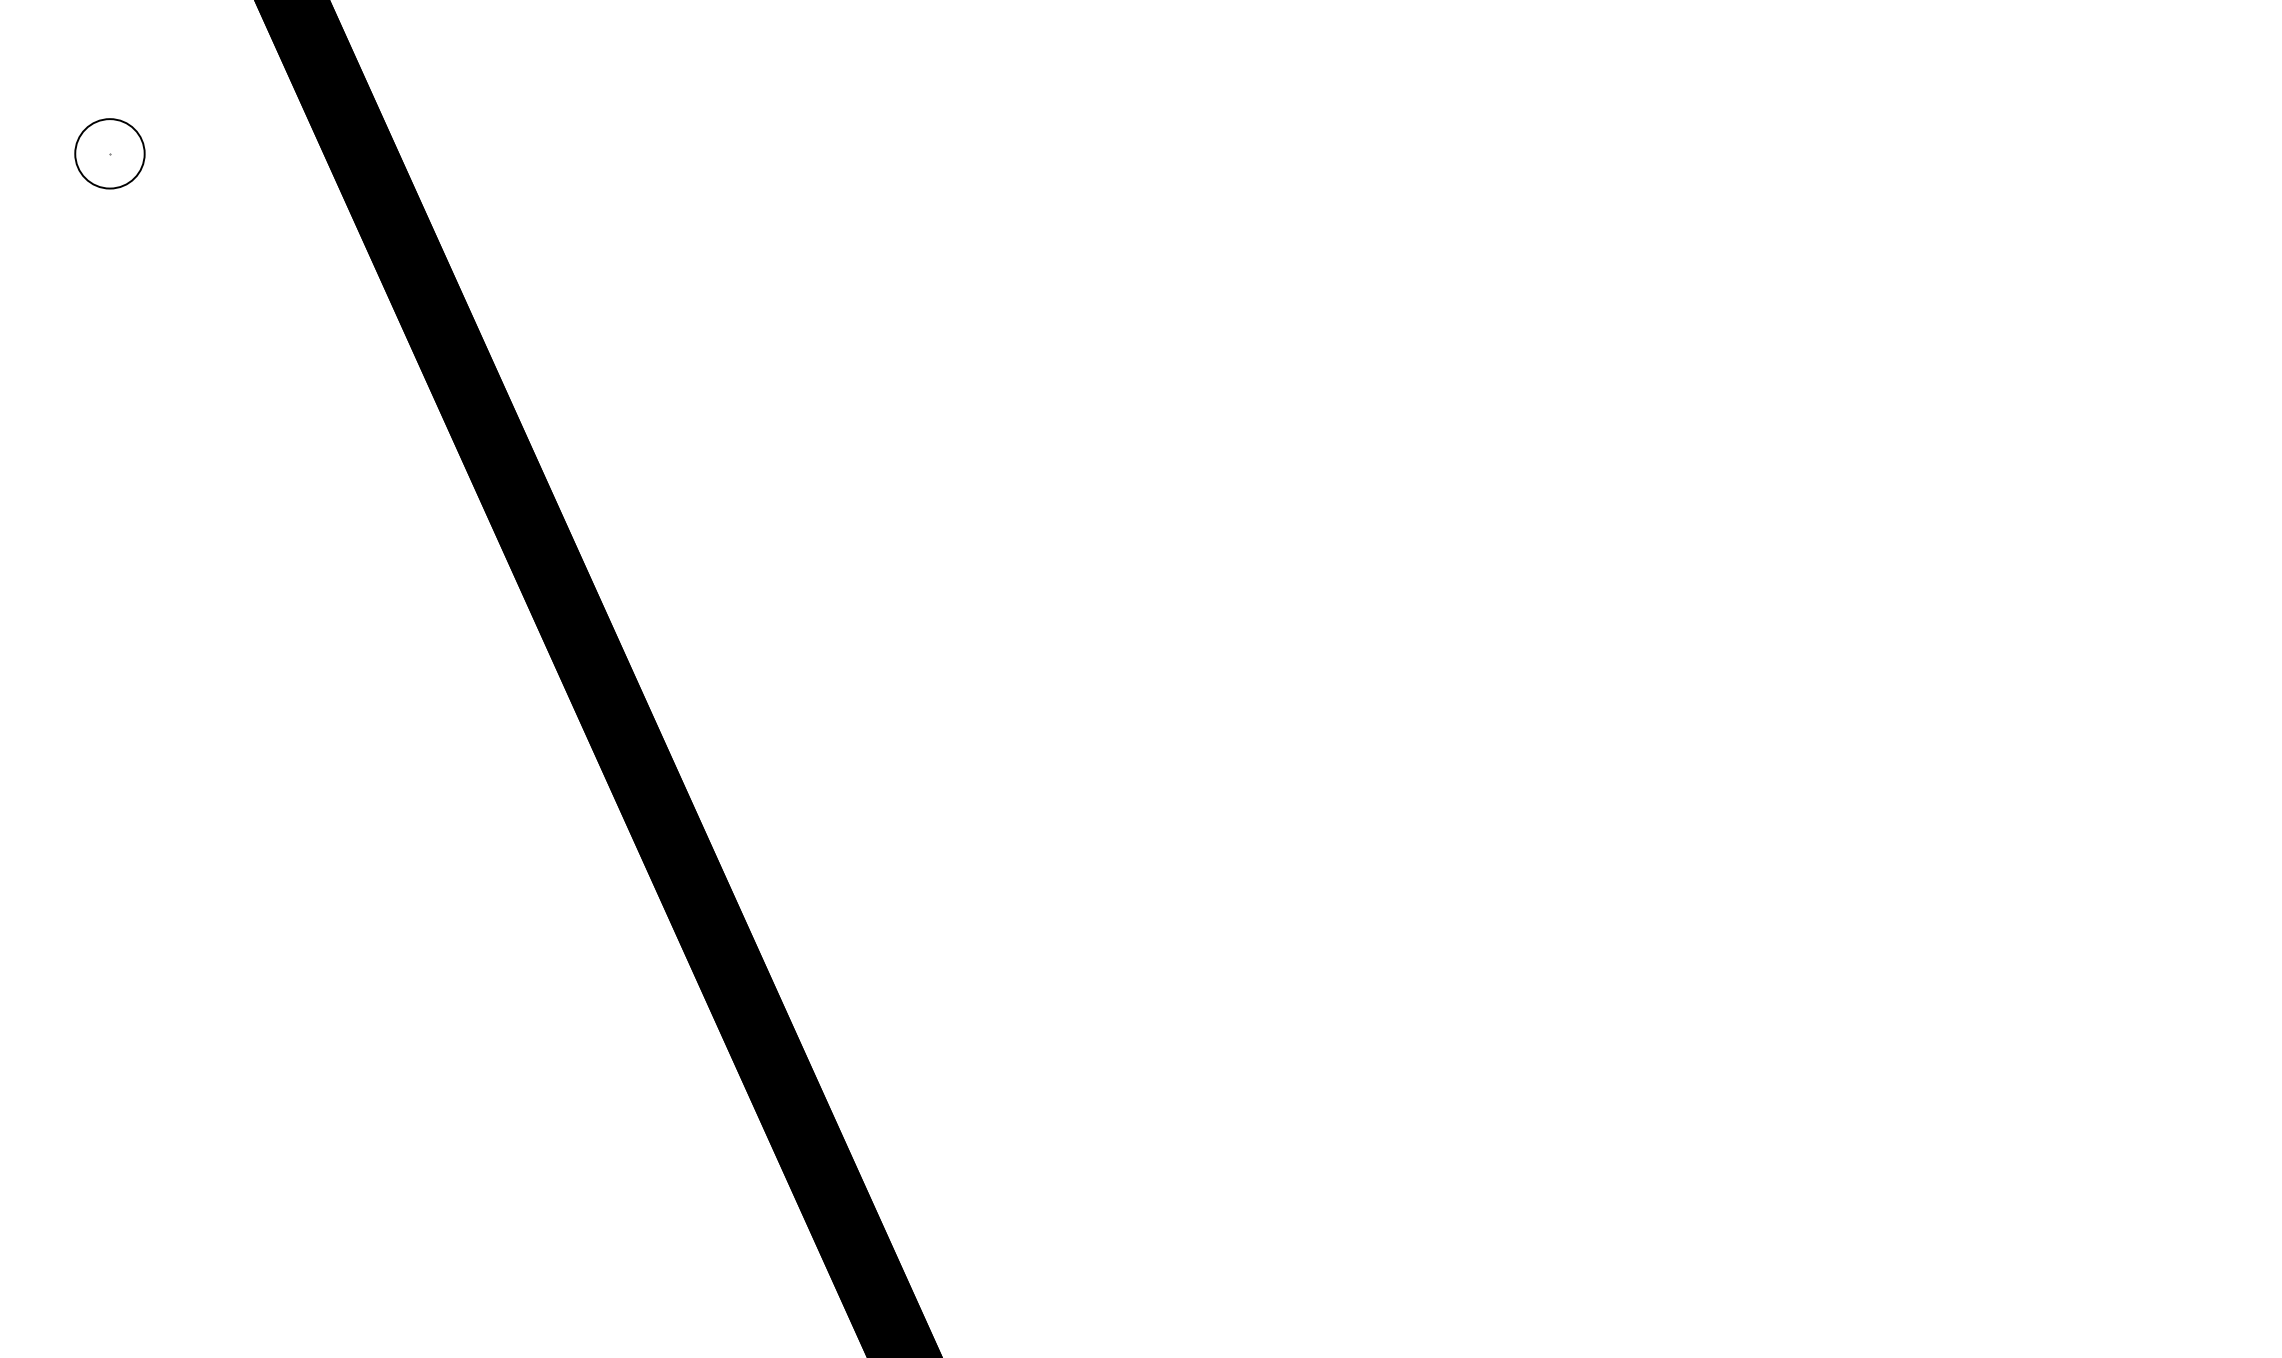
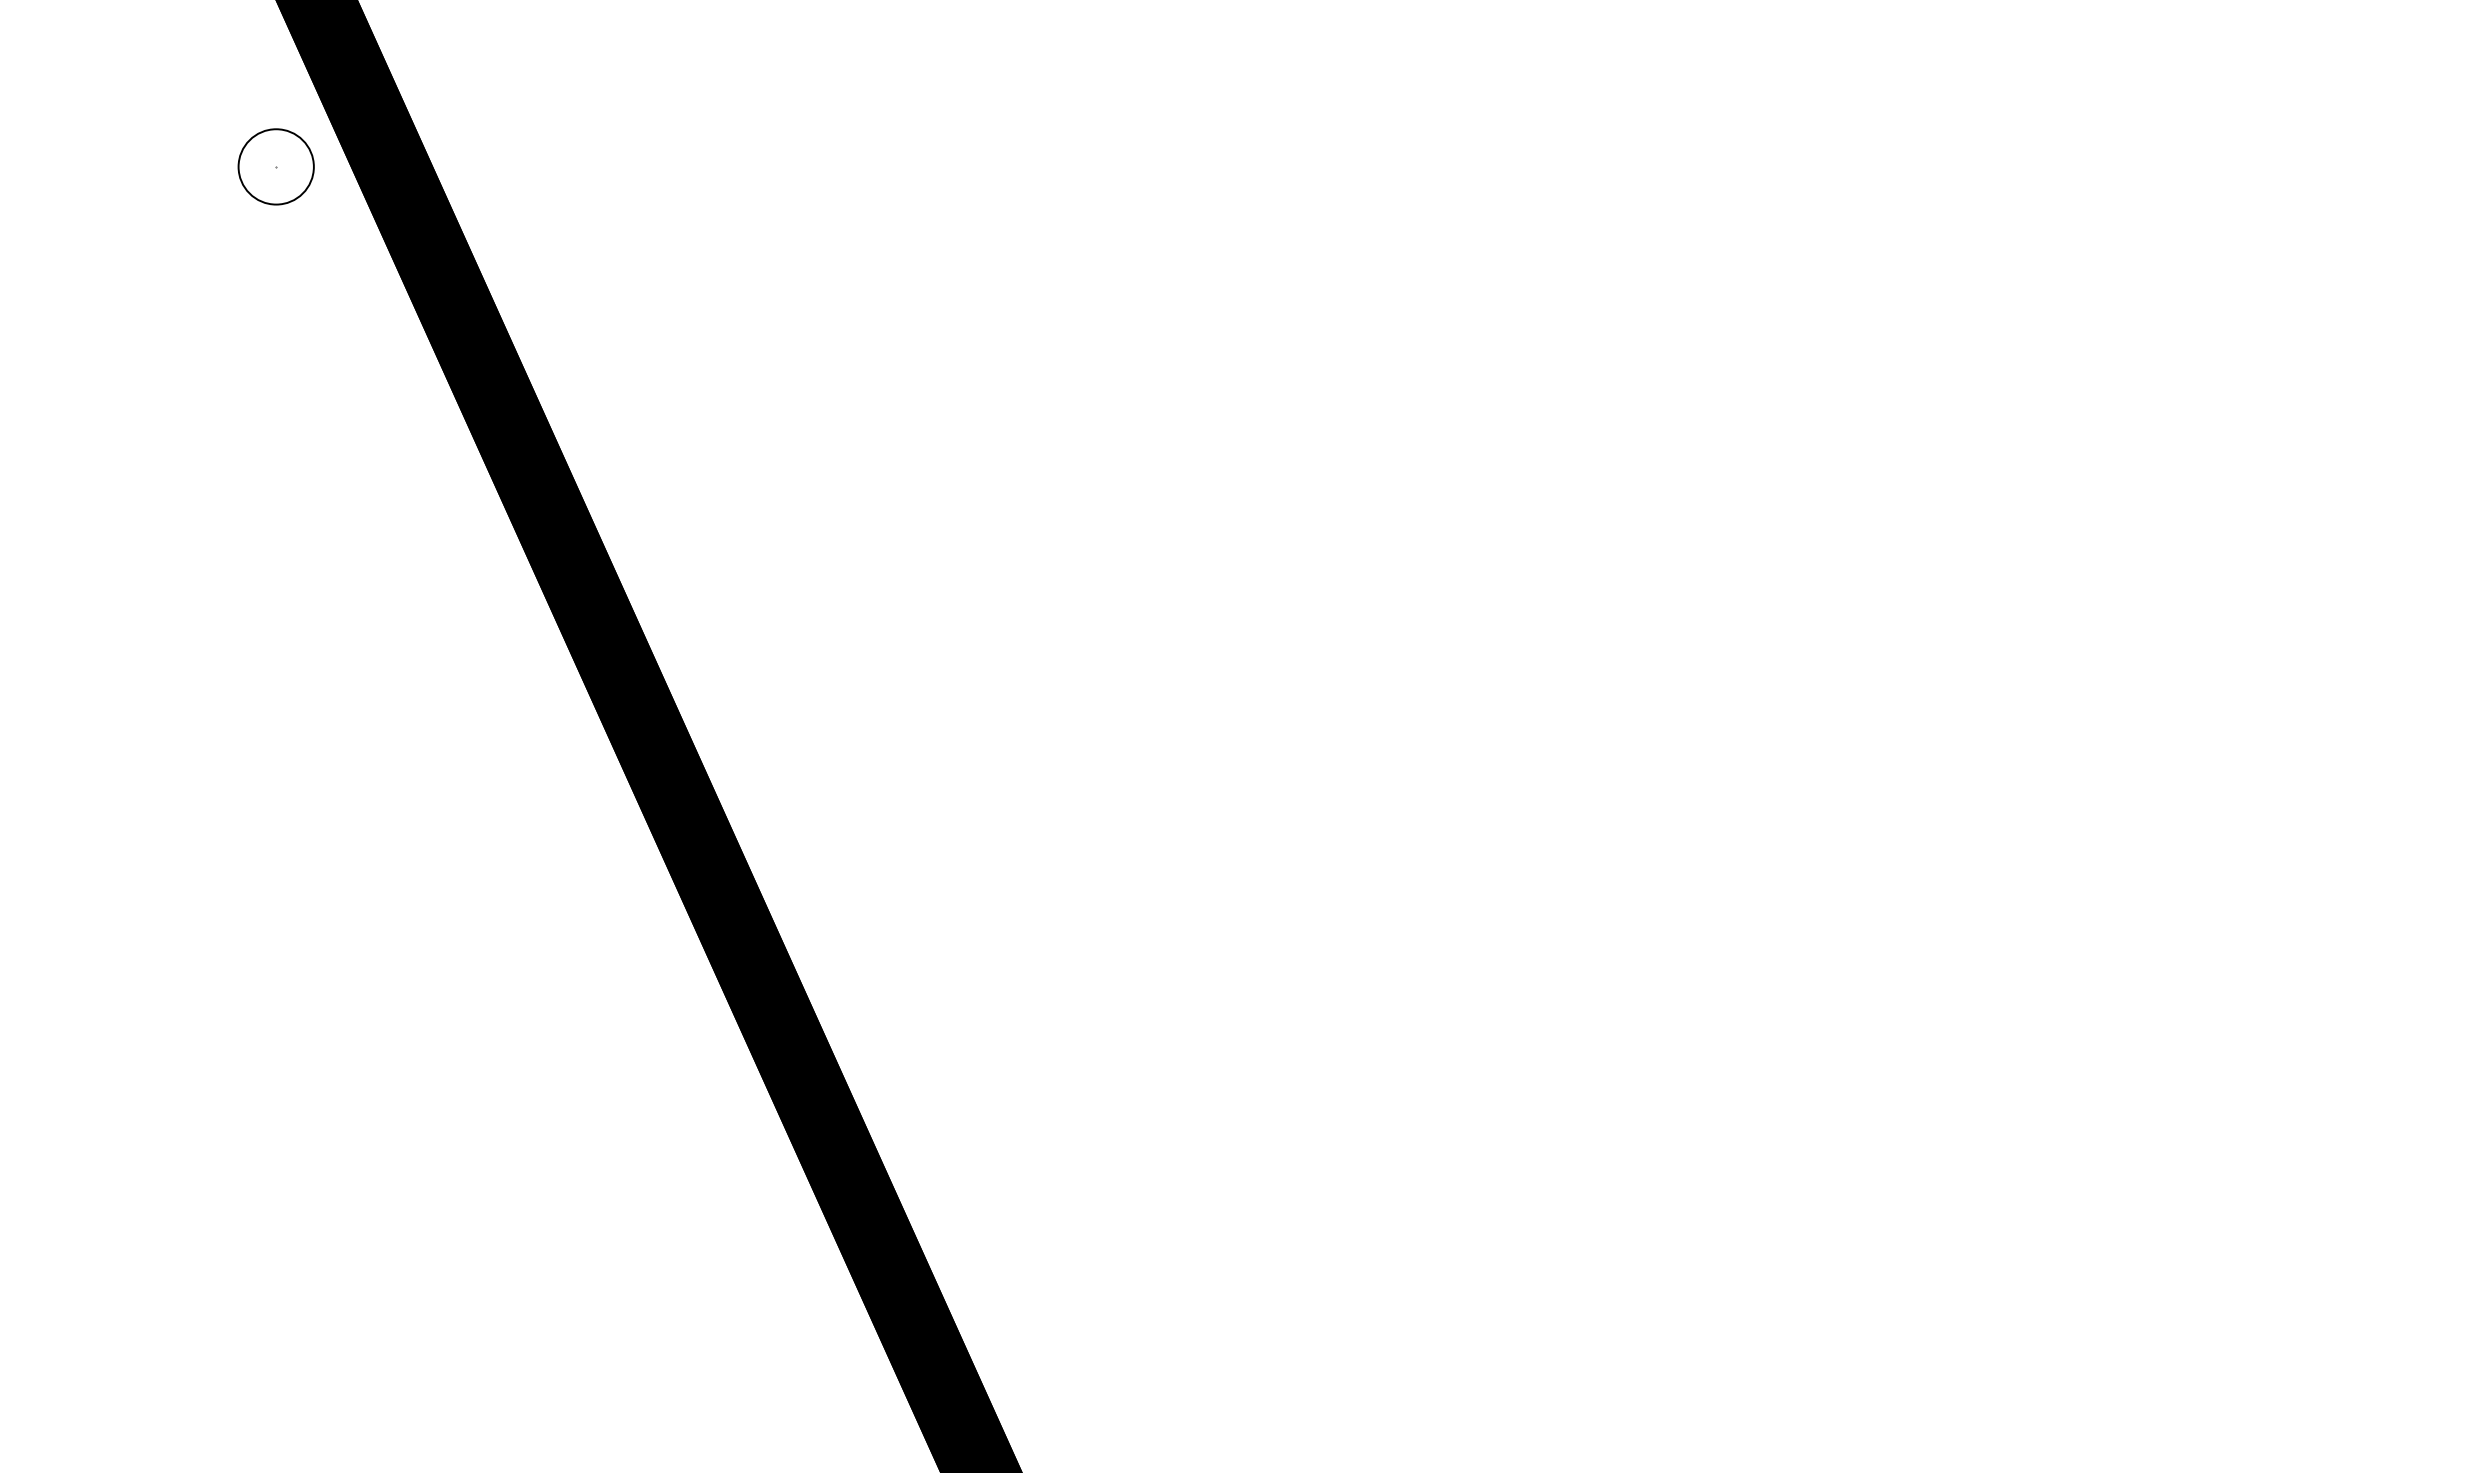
part: (109, 153) -> (275, 166), moved

